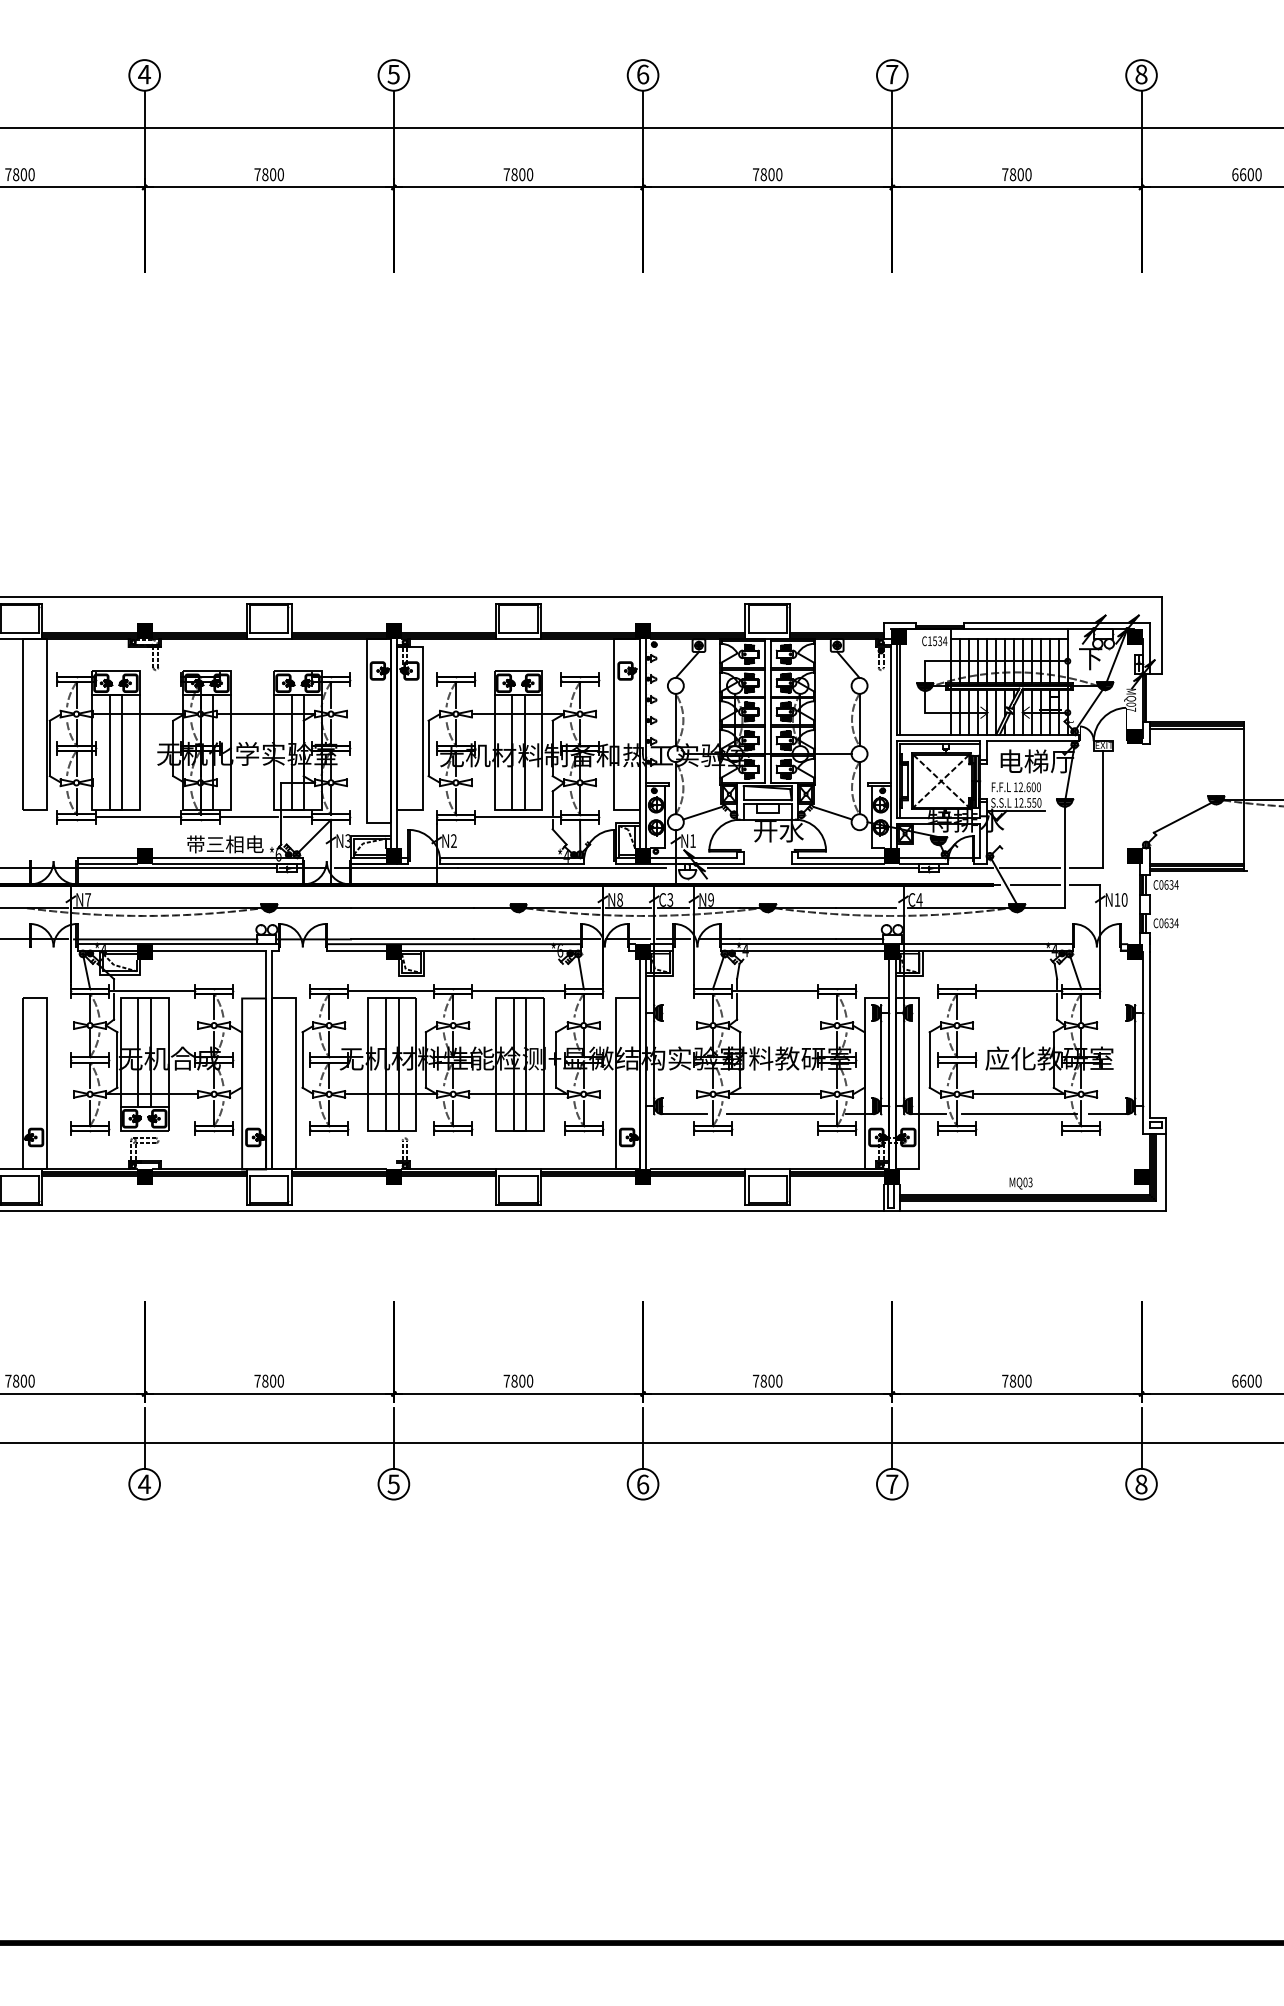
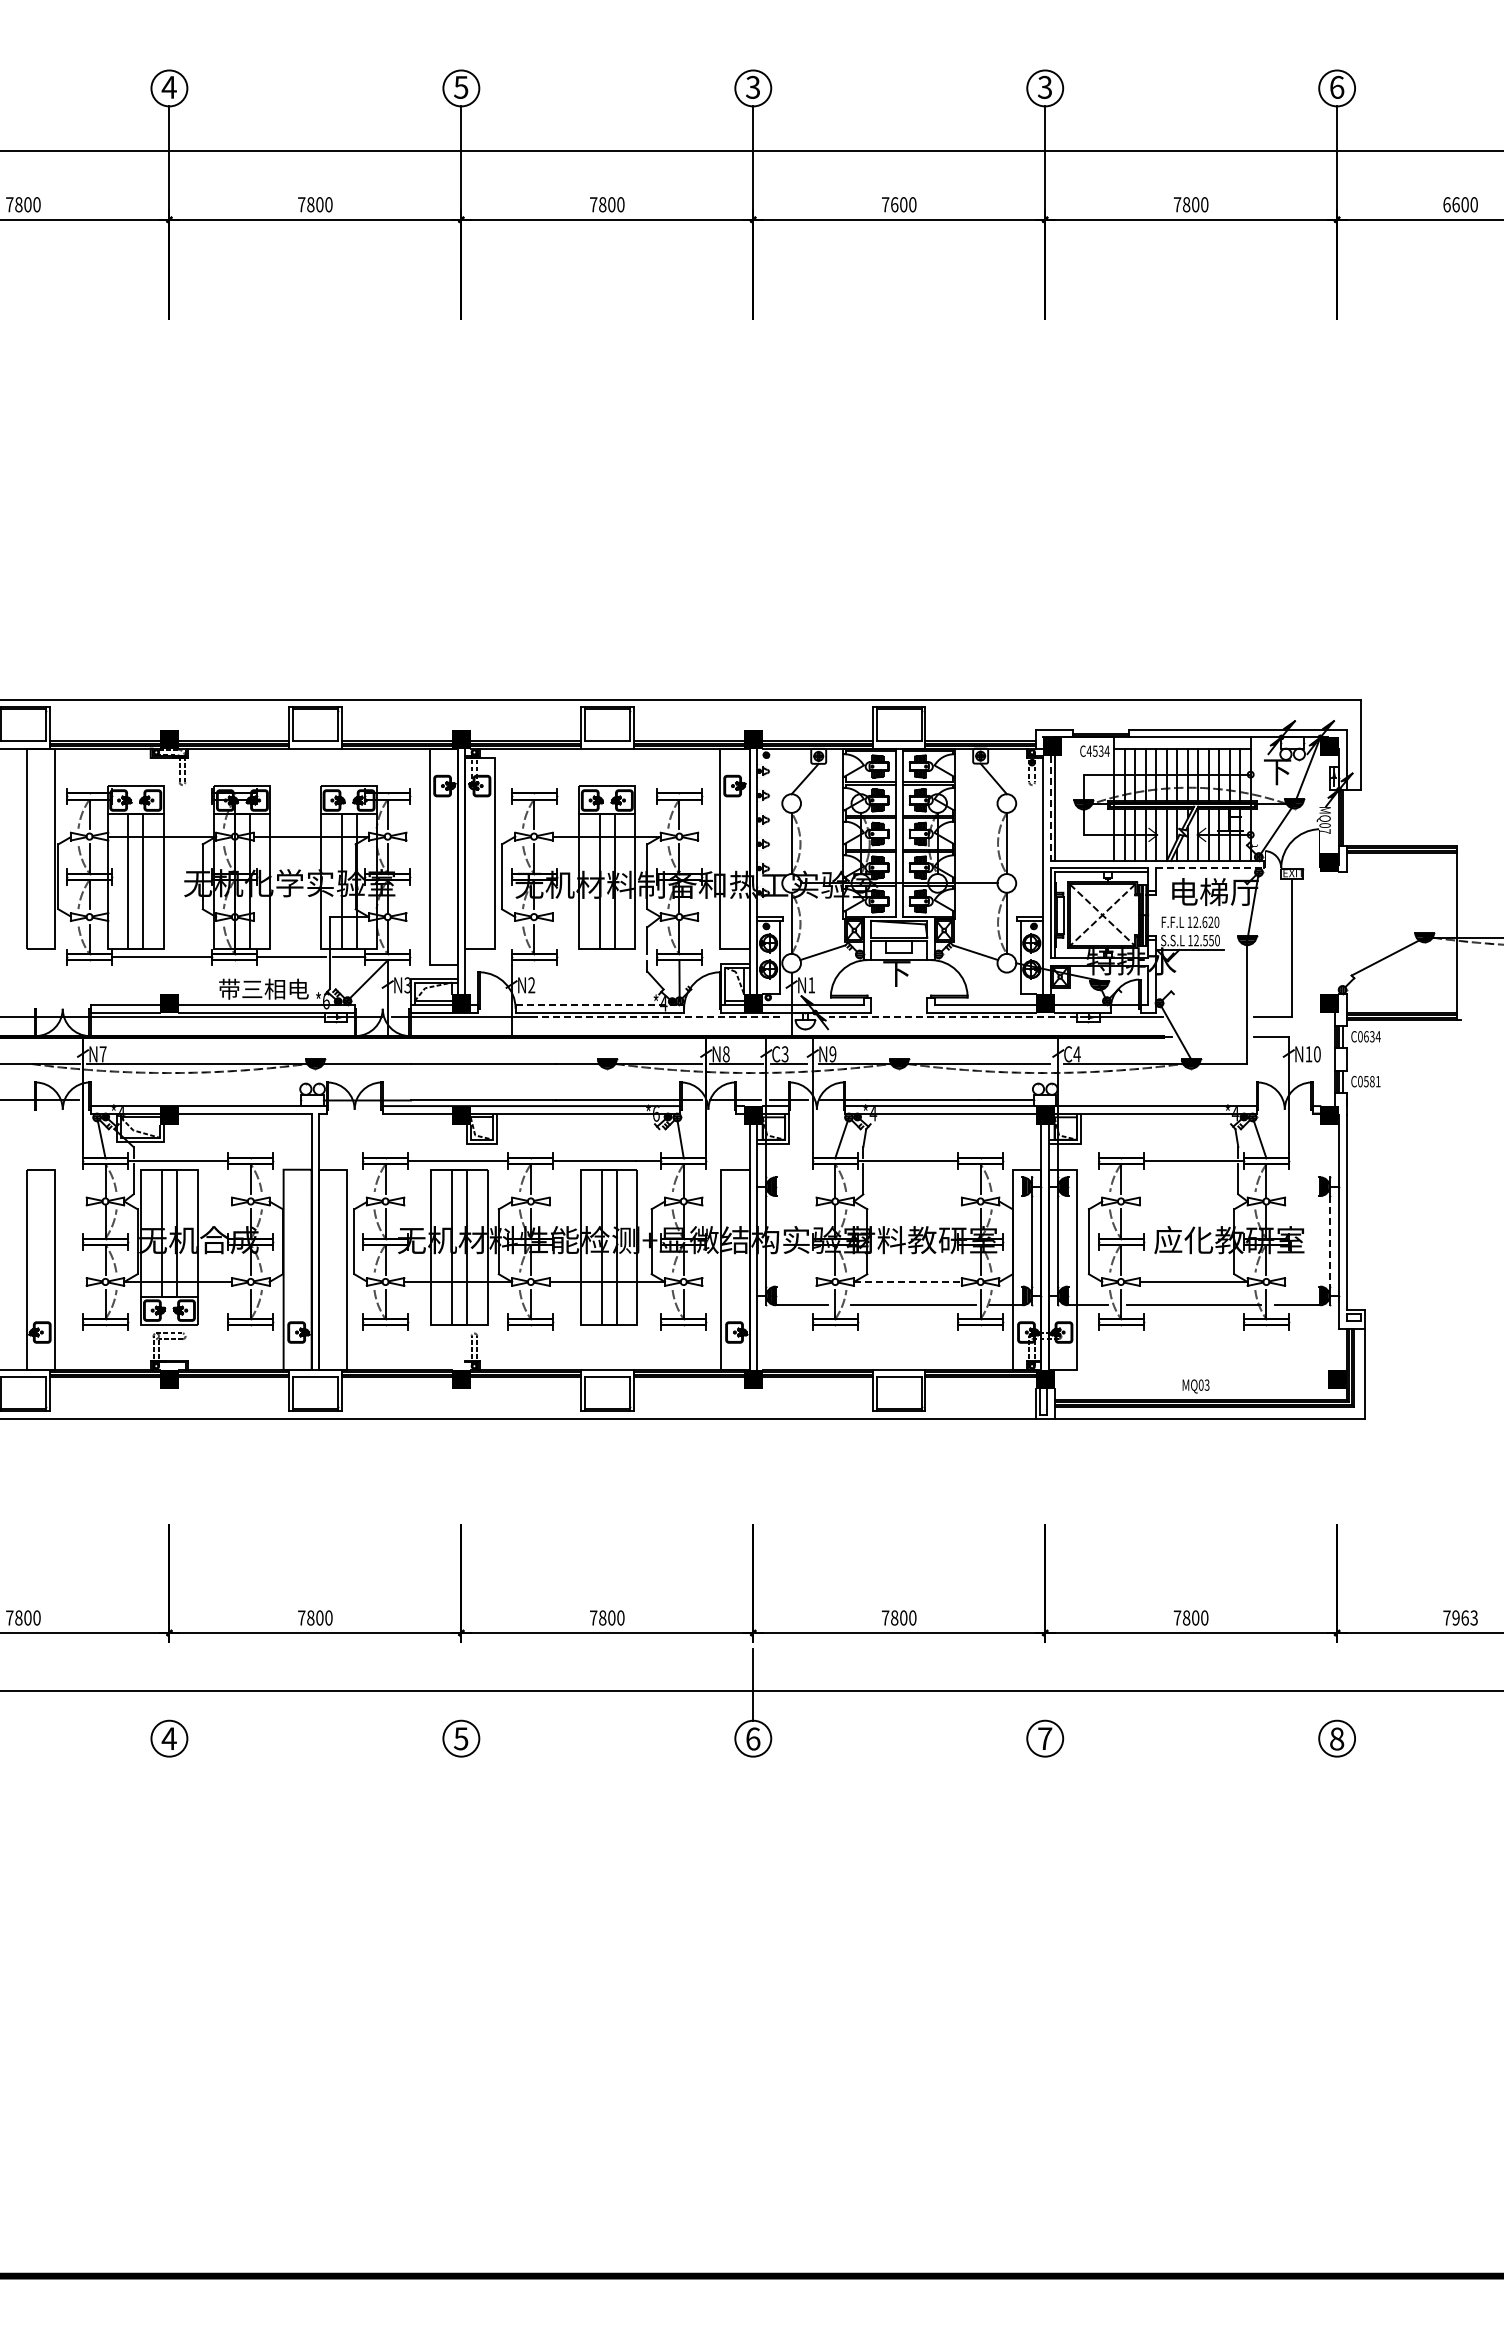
text: (643, 73) -> (753, 86), 6 -> 3
text: (892, 73) -> (1045, 86), 7 -> 3
text: (1141, 73) -> (1337, 86), 8 -> 6
text: (763, 174) -> (894, 204), 7800 -> 7600
text: (929, 640) -> (1088, 750), C1534 -> C4534
line: (896, 690) -> (1050, 809), solid -> dashed
line: (1033, 741) -> (1210, 868), solid -> dashed
text: (1033, 786) -> (1210, 921), 12.600 -> 12.620
line: (517, 817) -> (606, 957), removed
text: (779, 830) -> (912, 973), 开水 -> 下
line: (512, 858) -> (600, 1005), solid -> dashed
line: (562, 868) -> (658, 1017), solid -> dashed
line: (814, 868) -> (953, 1017), solid -> dashed
line: (1030, 868) -> (1206, 1017), removed
line: (1035, 884) -> (1212, 1036), removed
text: (1171, 923) -> (1372, 1081), C0634 -> C0581
line: (165, 939) -> (193, 1100), removed
line: (1135, 1059) -> (1329, 1241), solid -> dashed
line: (774, 1094) -> (907, 1282), solid -> dashed
text: (1246, 1380) -> (1460, 1617), 6600 -> 7963
line: (144, 1437) -> (169, 1684), removed
line: (394, 1437) -> (461, 1684), removed
line: (892, 1437) -> (1045, 1684), removed
line: (1141, 1437) -> (1337, 1684), removed

